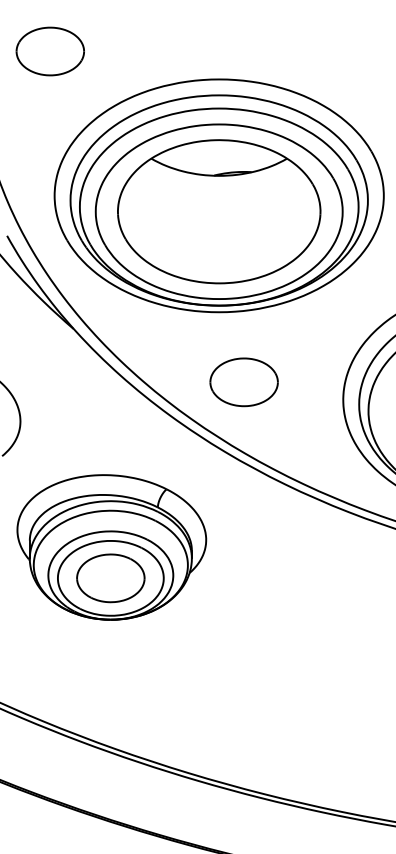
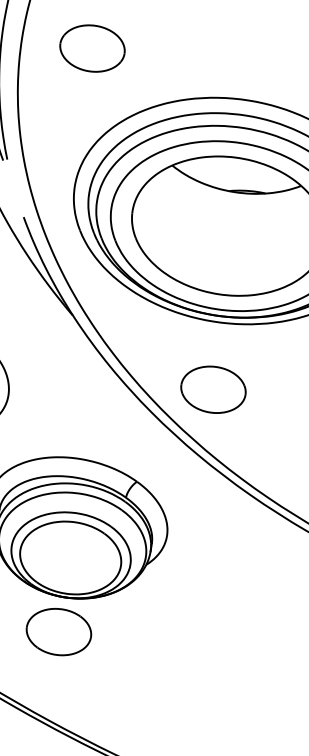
part: (243, 382) -> (212, 389), moved
part: (110, 578) -> (58, 632), moved

